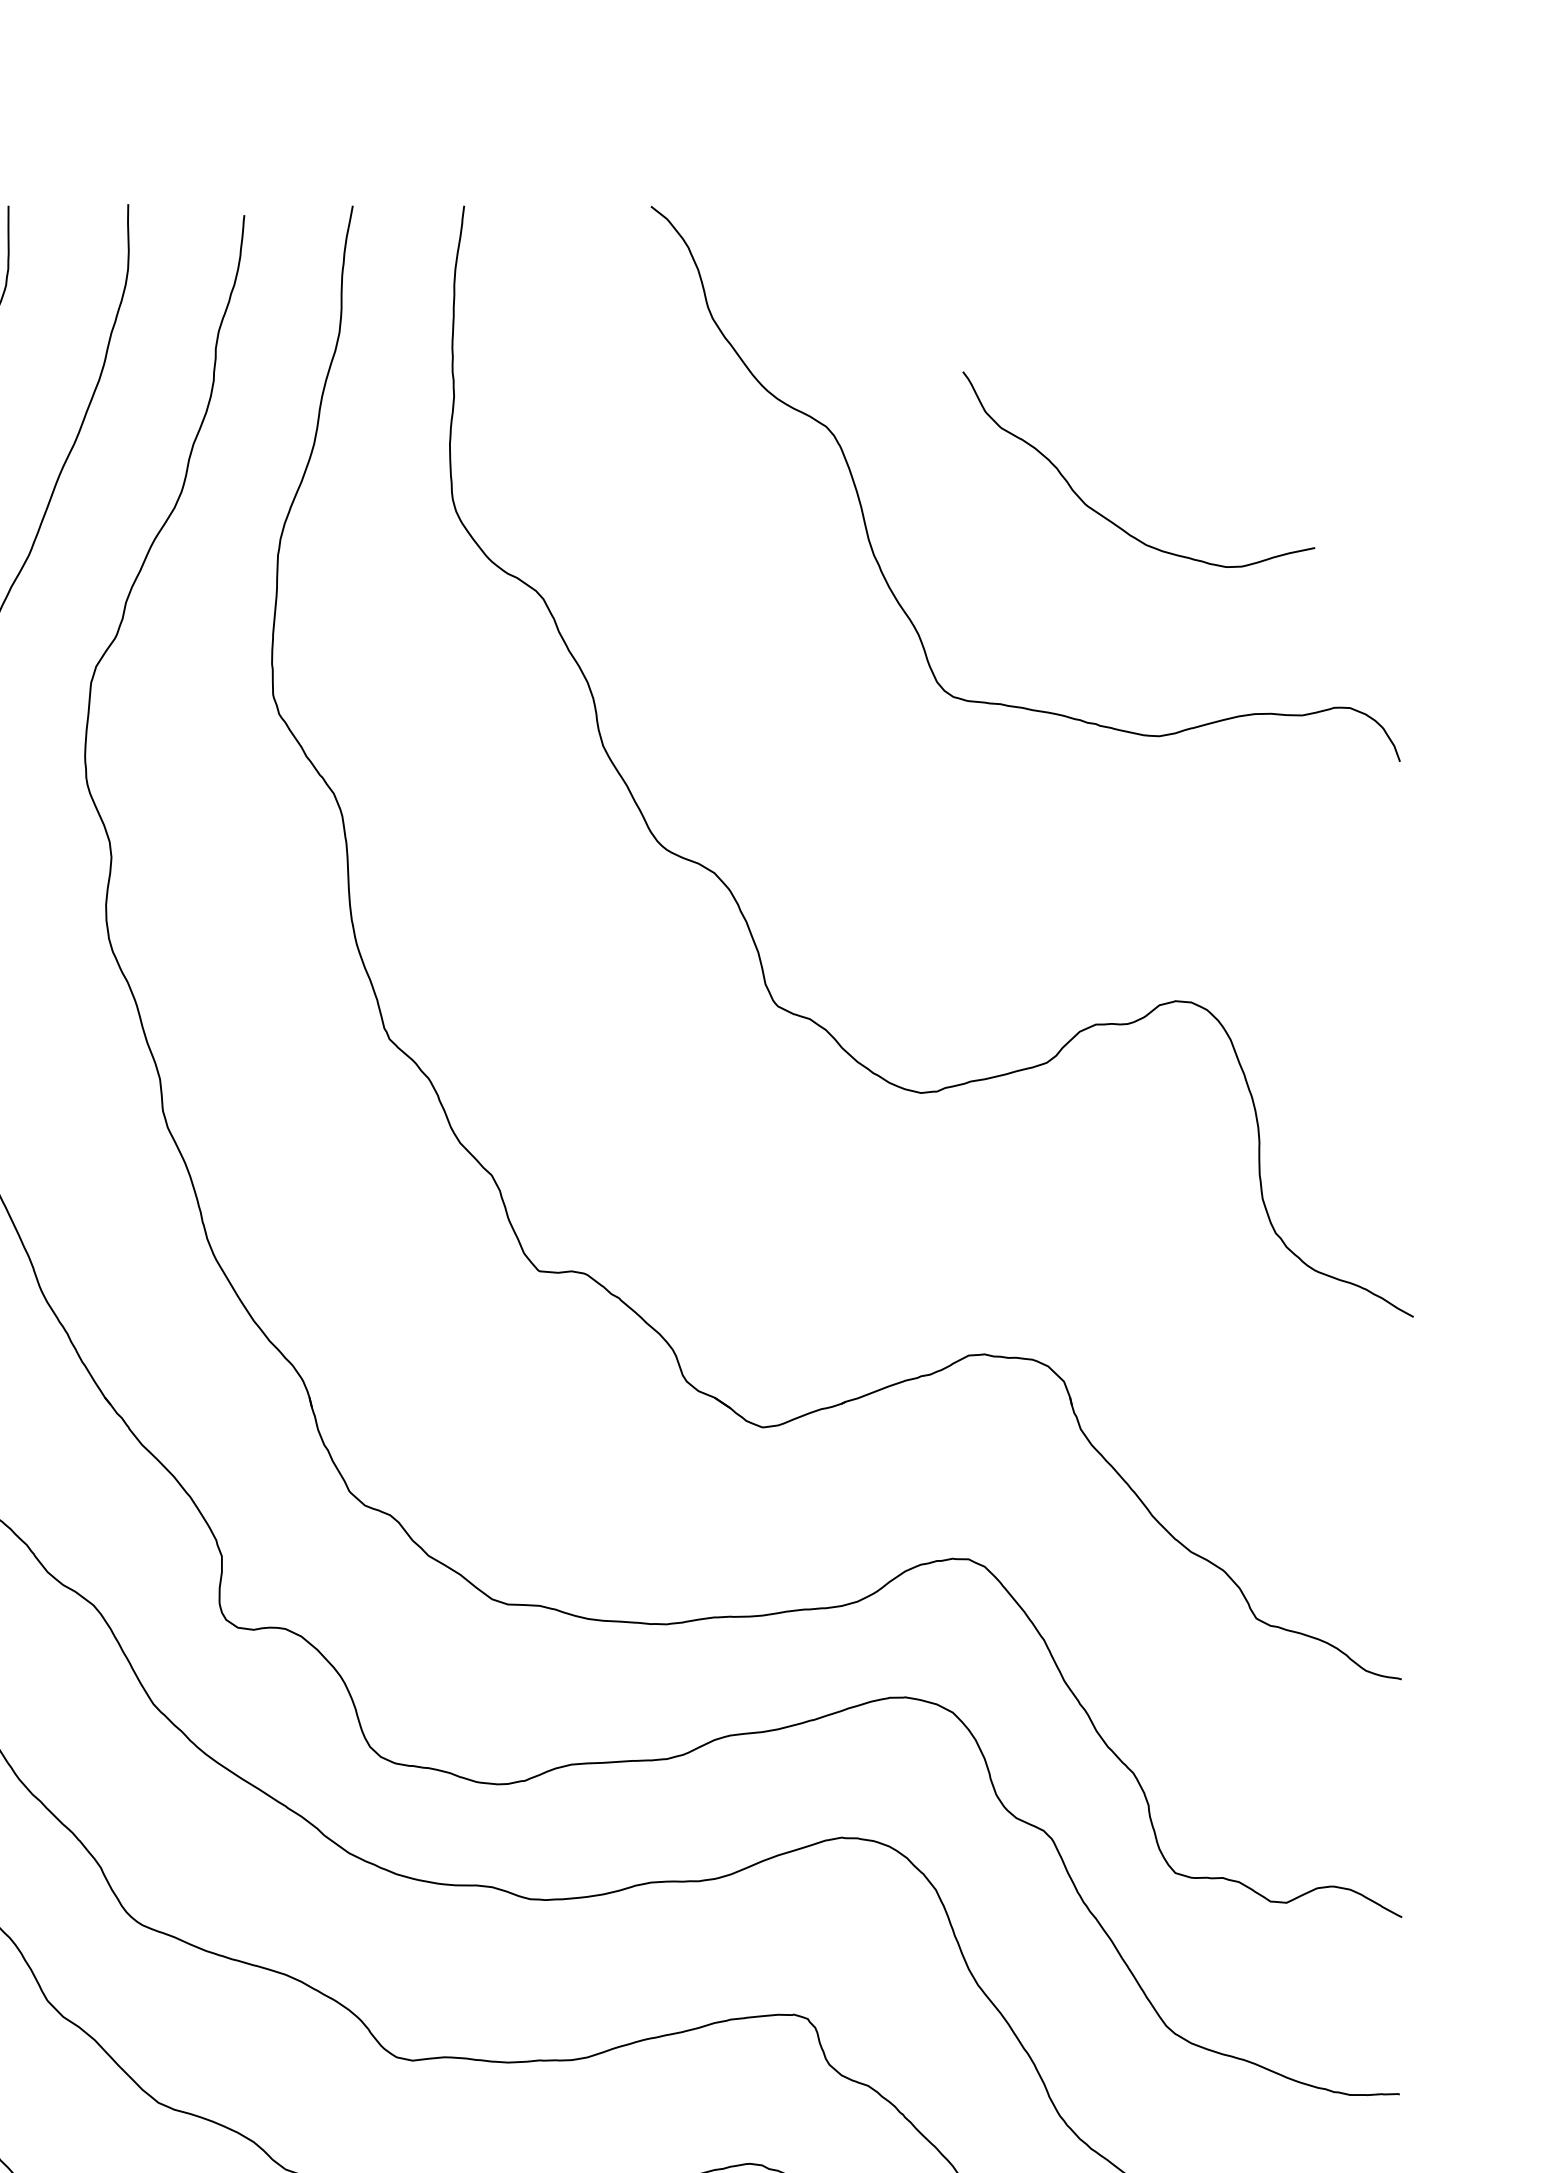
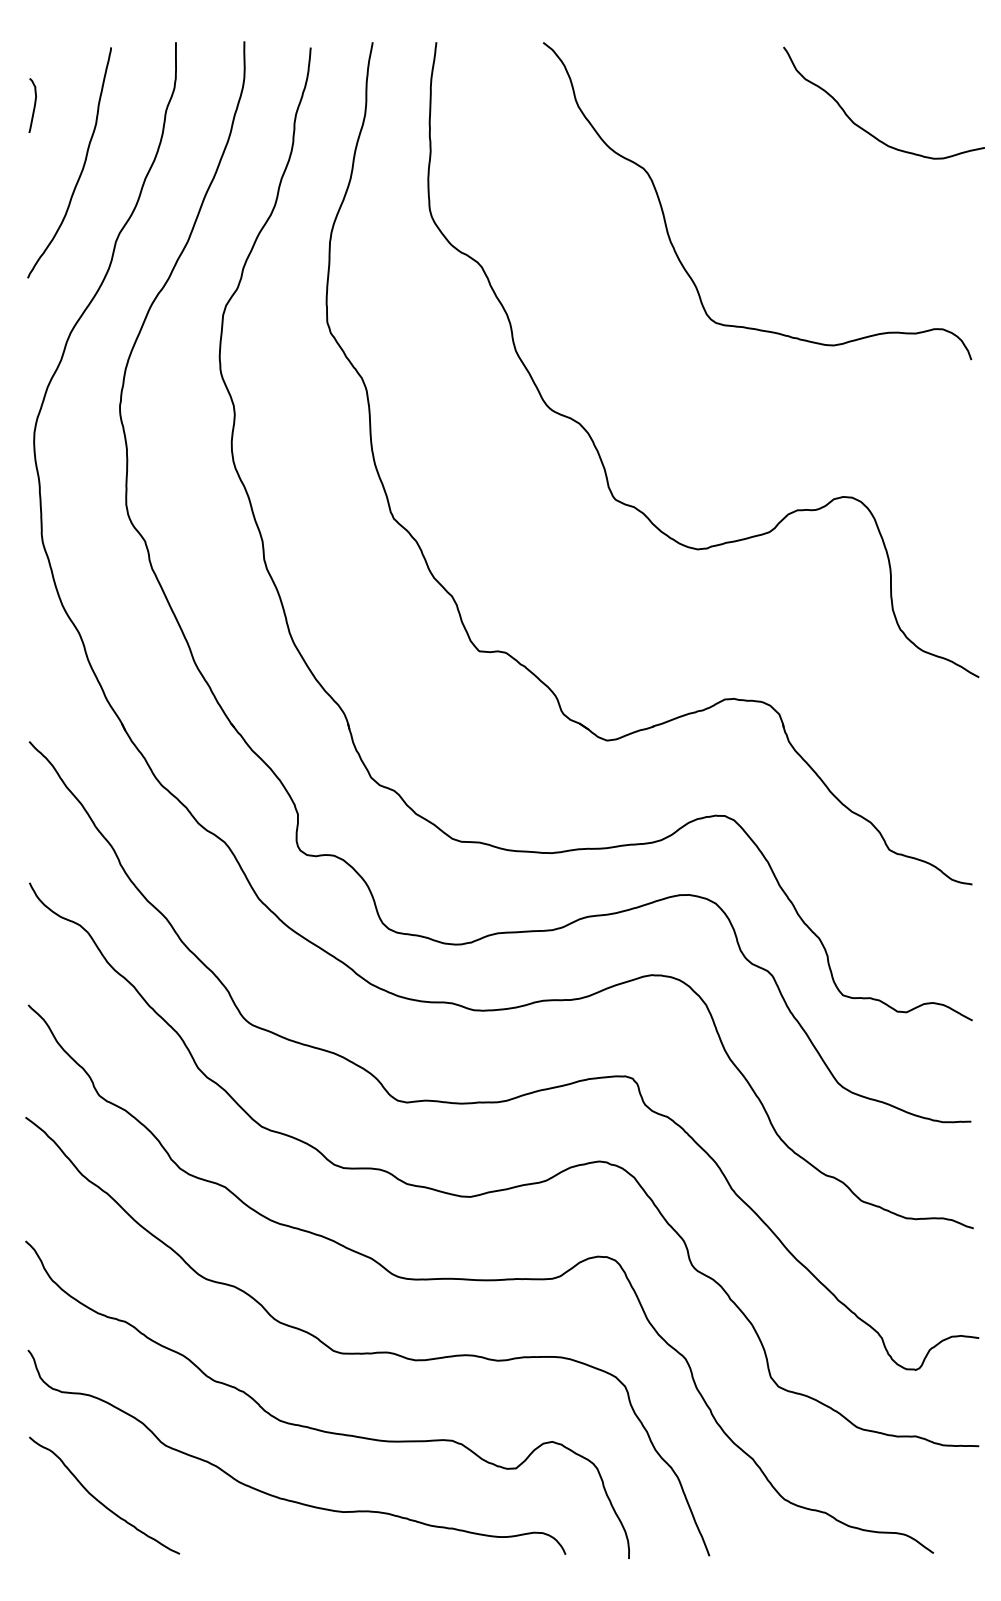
curve: (1106, 515) -> (865, 129), moved

